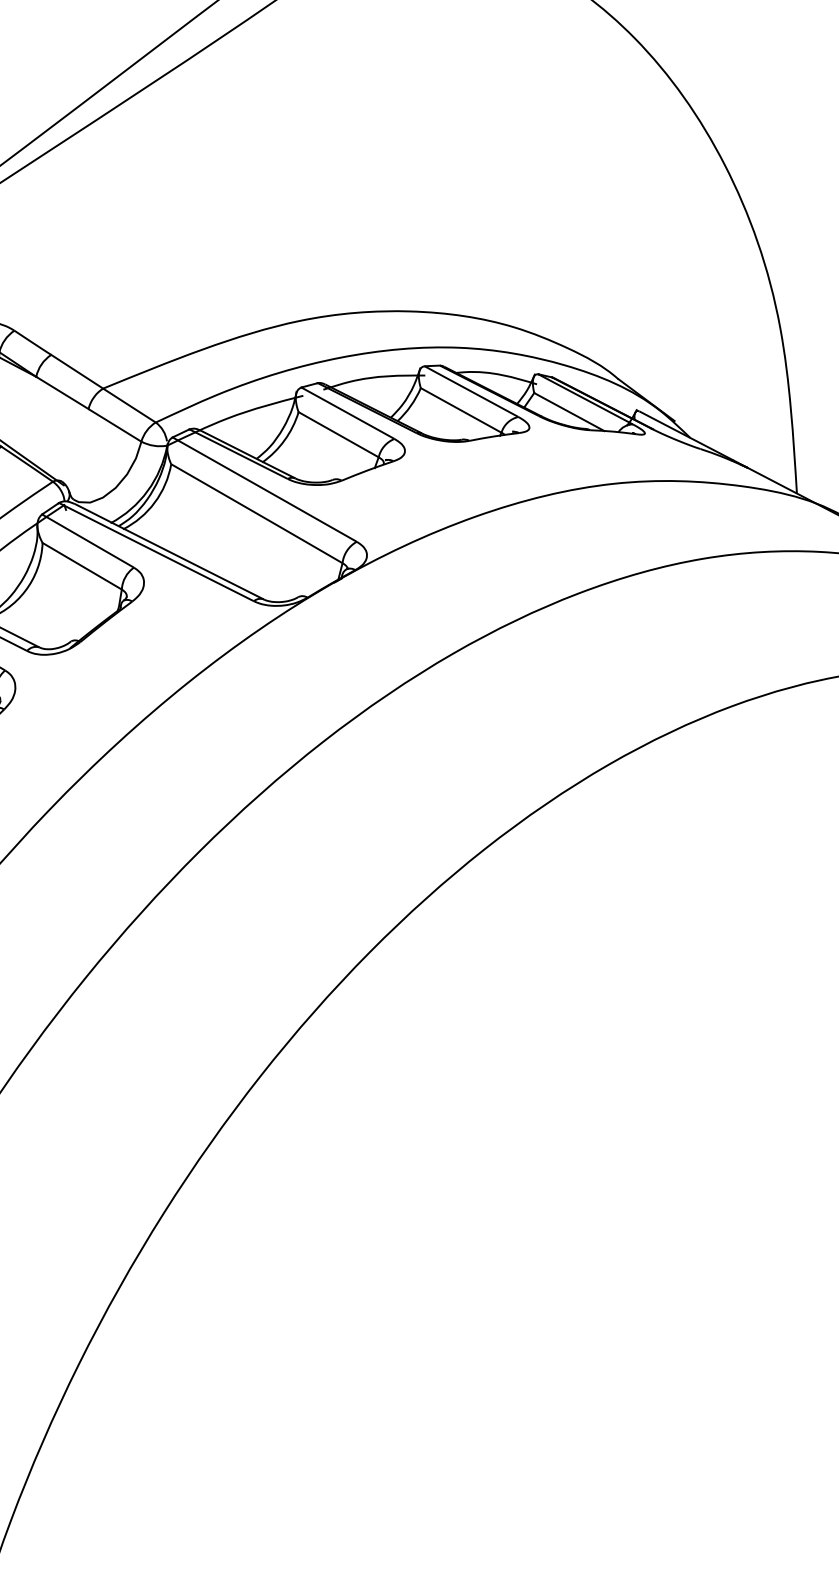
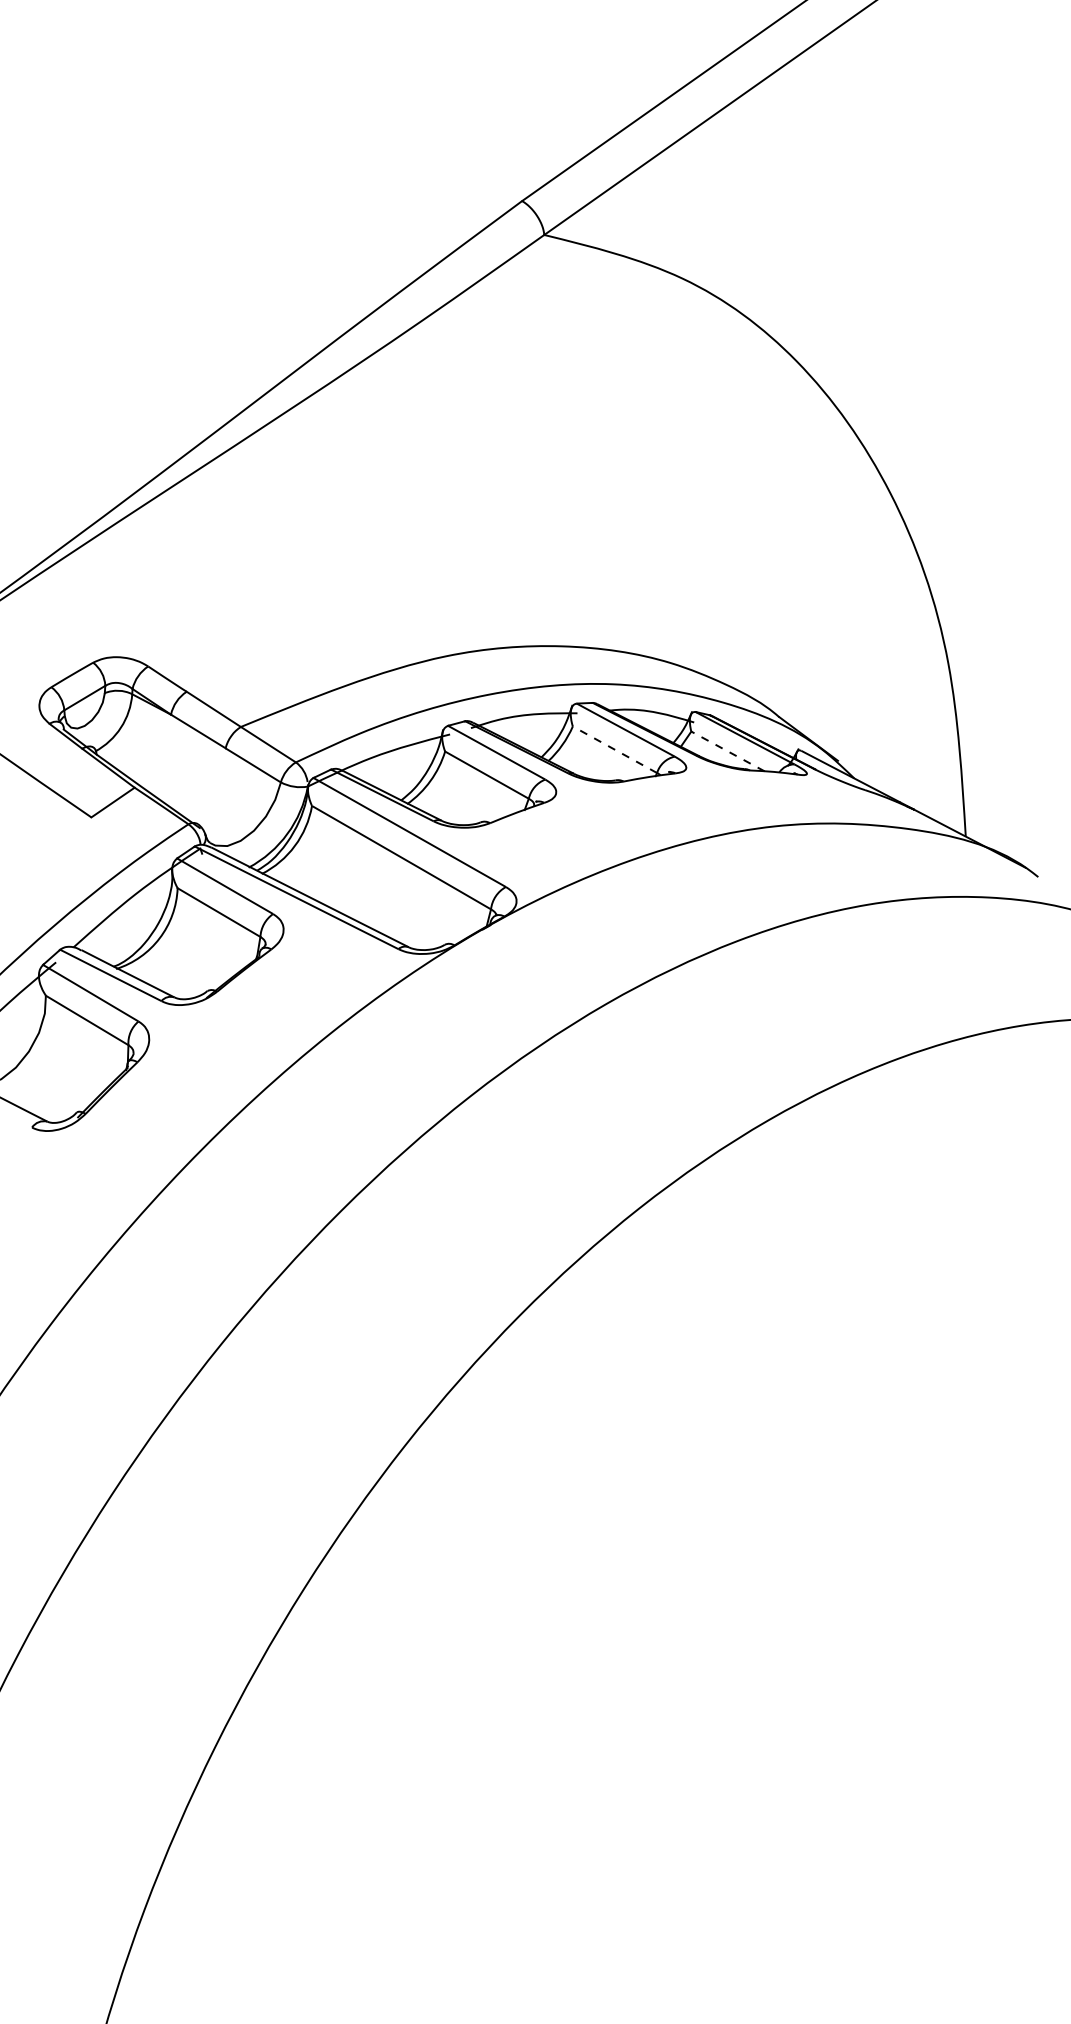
line: (460, 410) -> (614, 749), solid -> dashed
line: (569, 412) -> (728, 751), solid -> dashed

